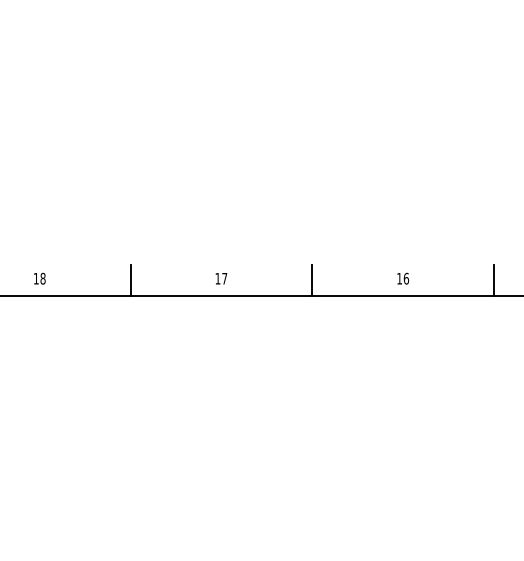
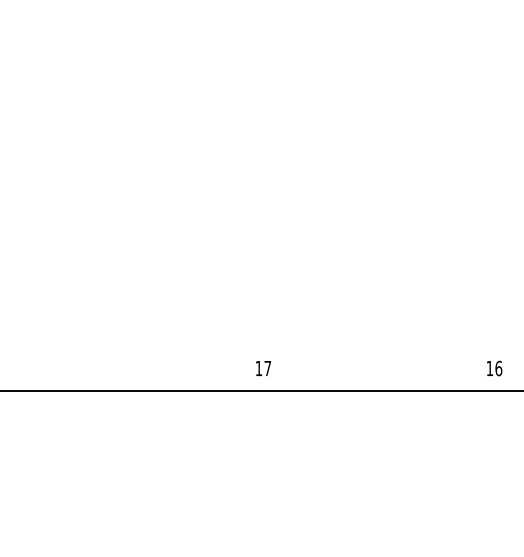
text: (221, 278) -> (263, 368), moved
text: (403, 278) -> (495, 368), moved
line: (130, 280) -> (96, 370), removed
line: (312, 280) -> (334, 370), removed

